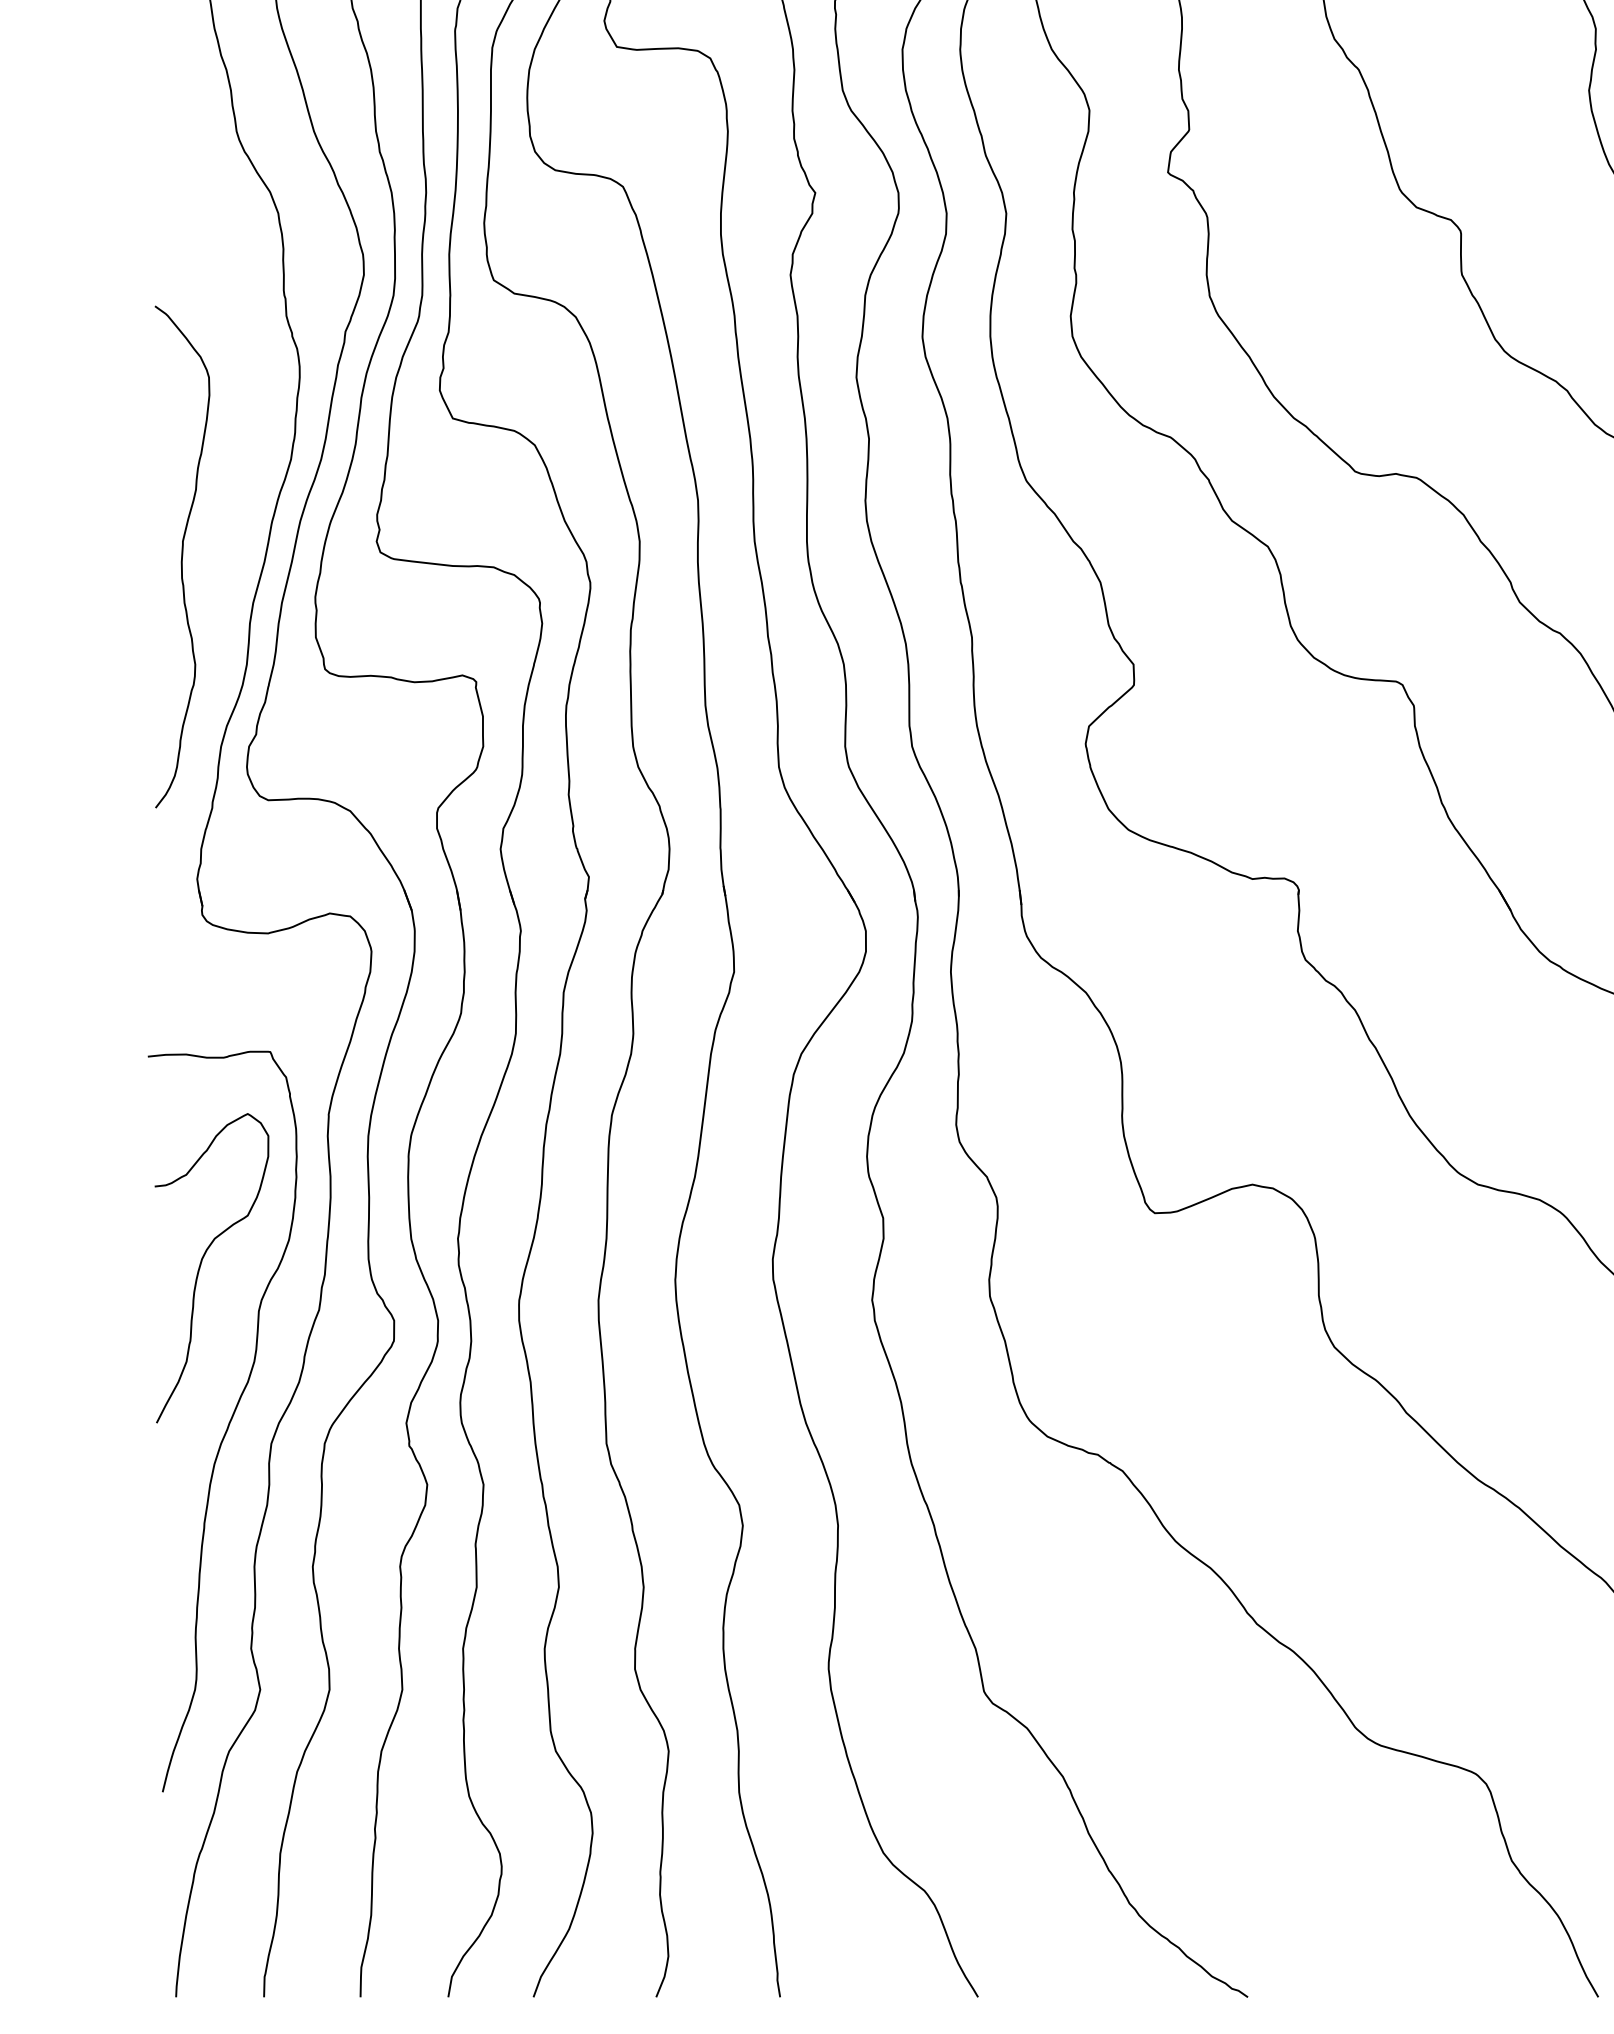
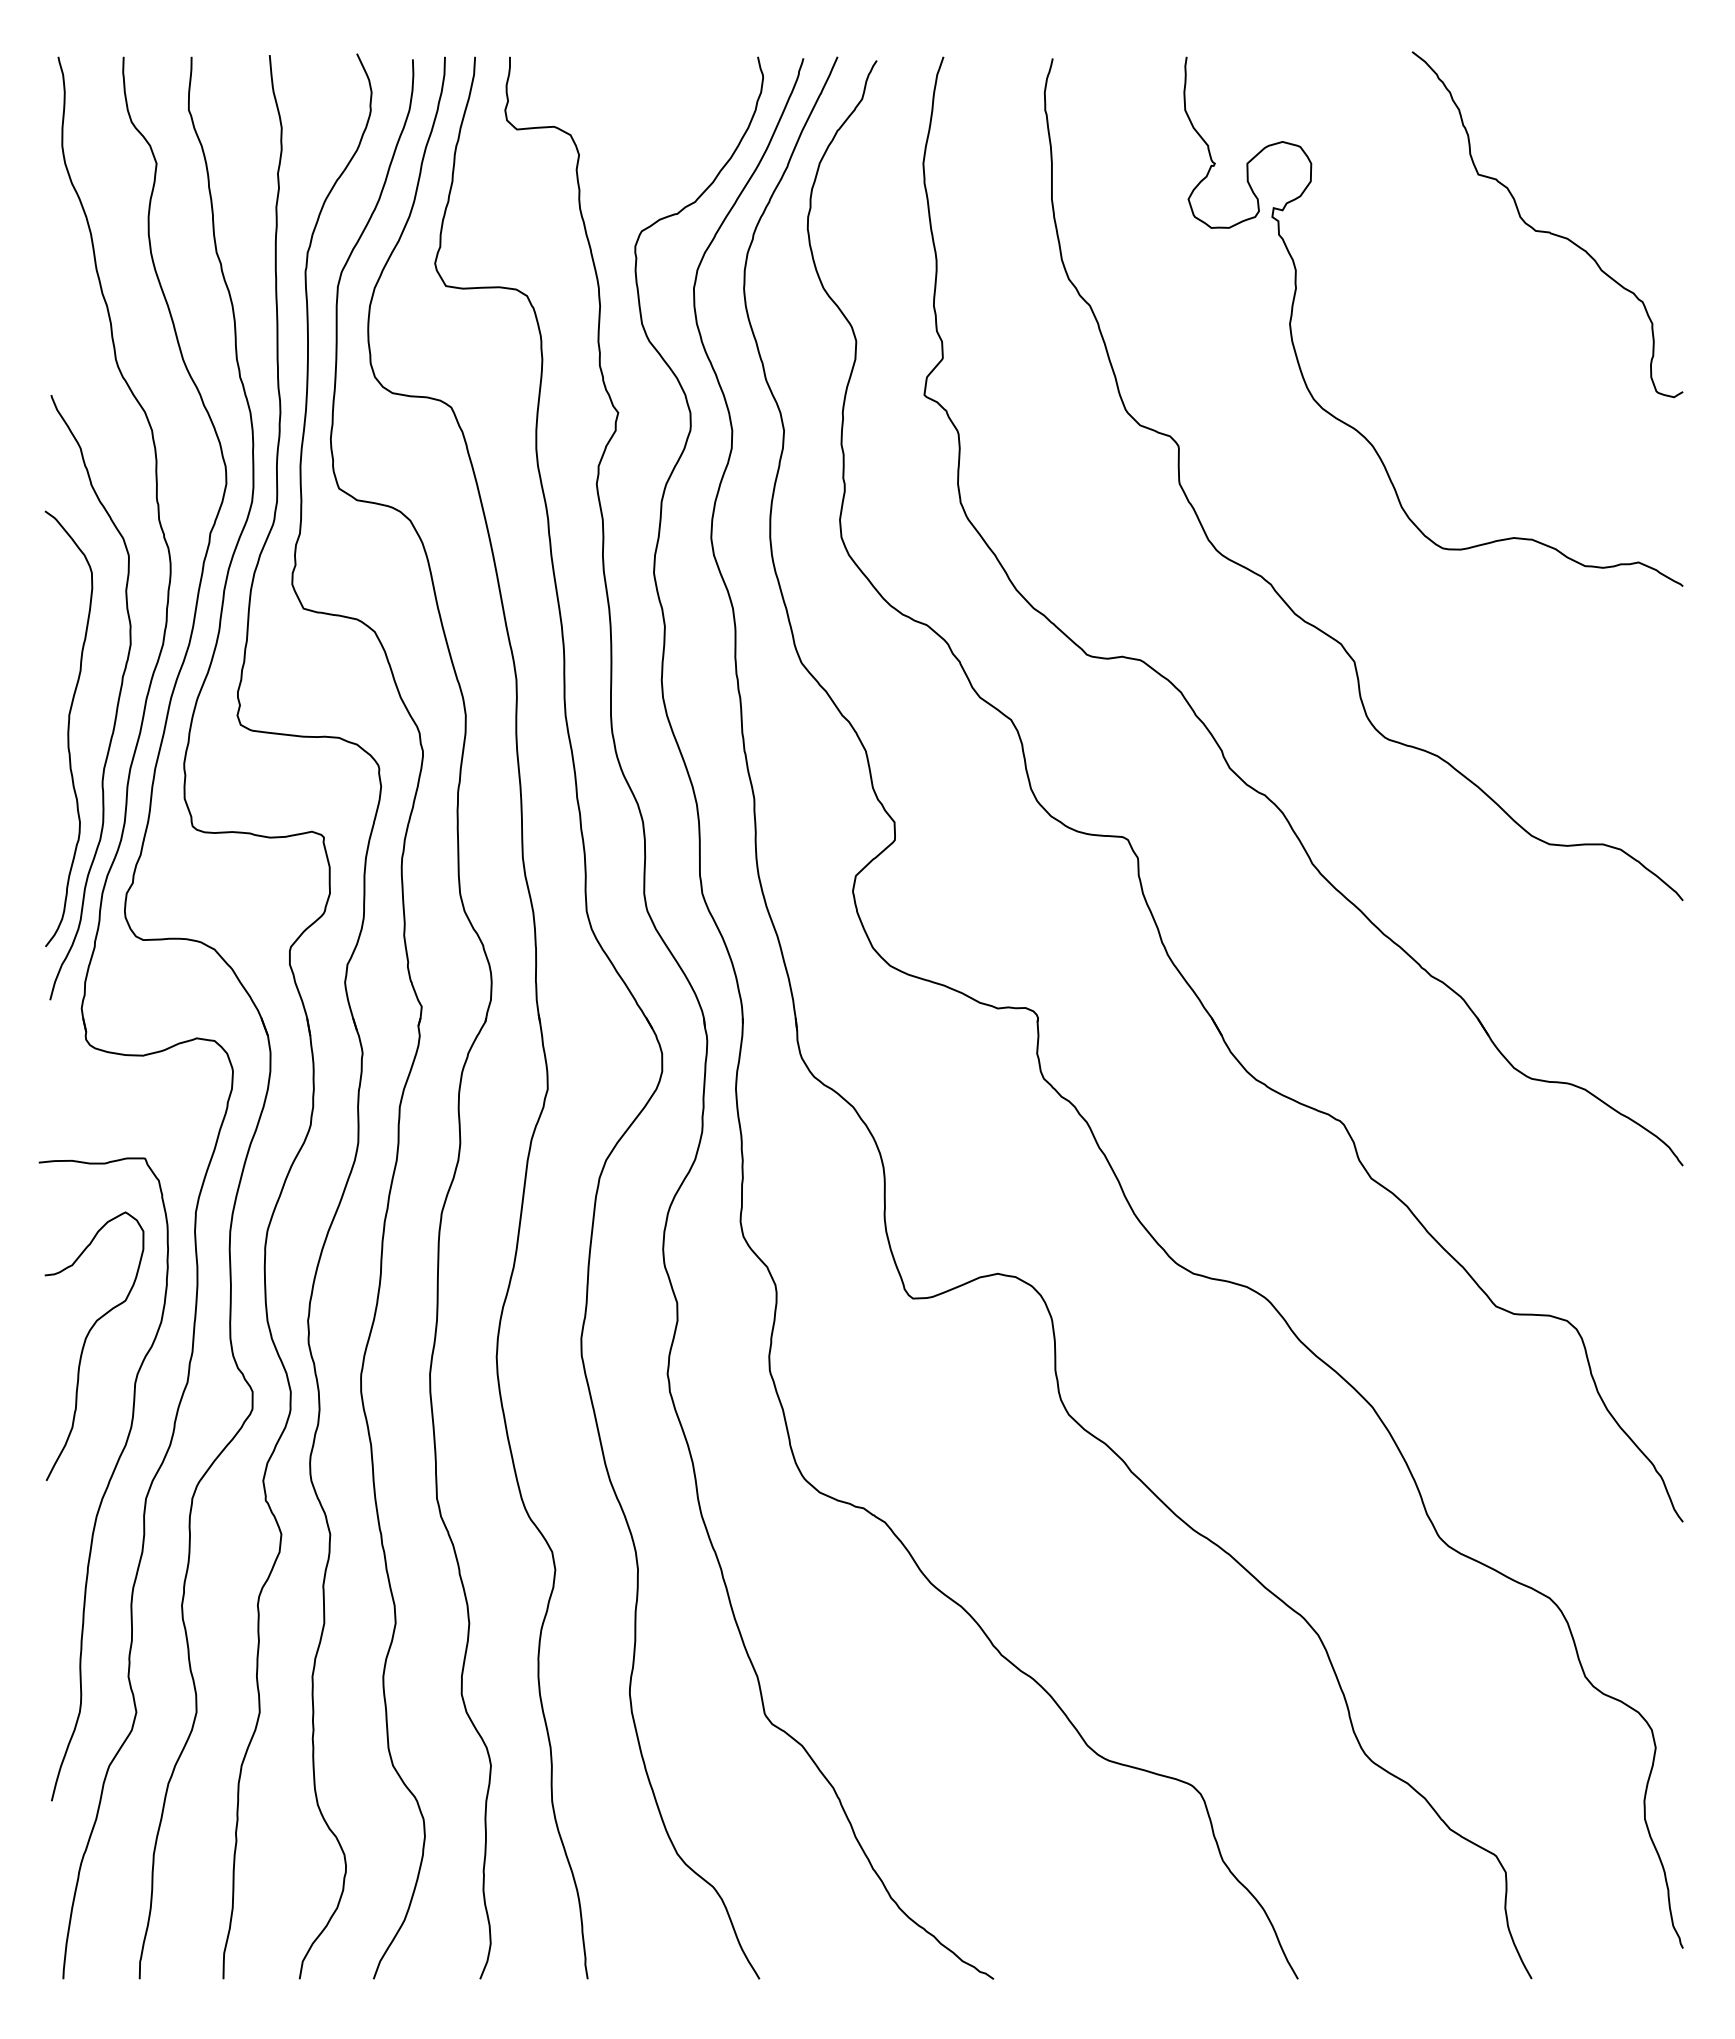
curve: (238, 524) -> (117, 700), added

